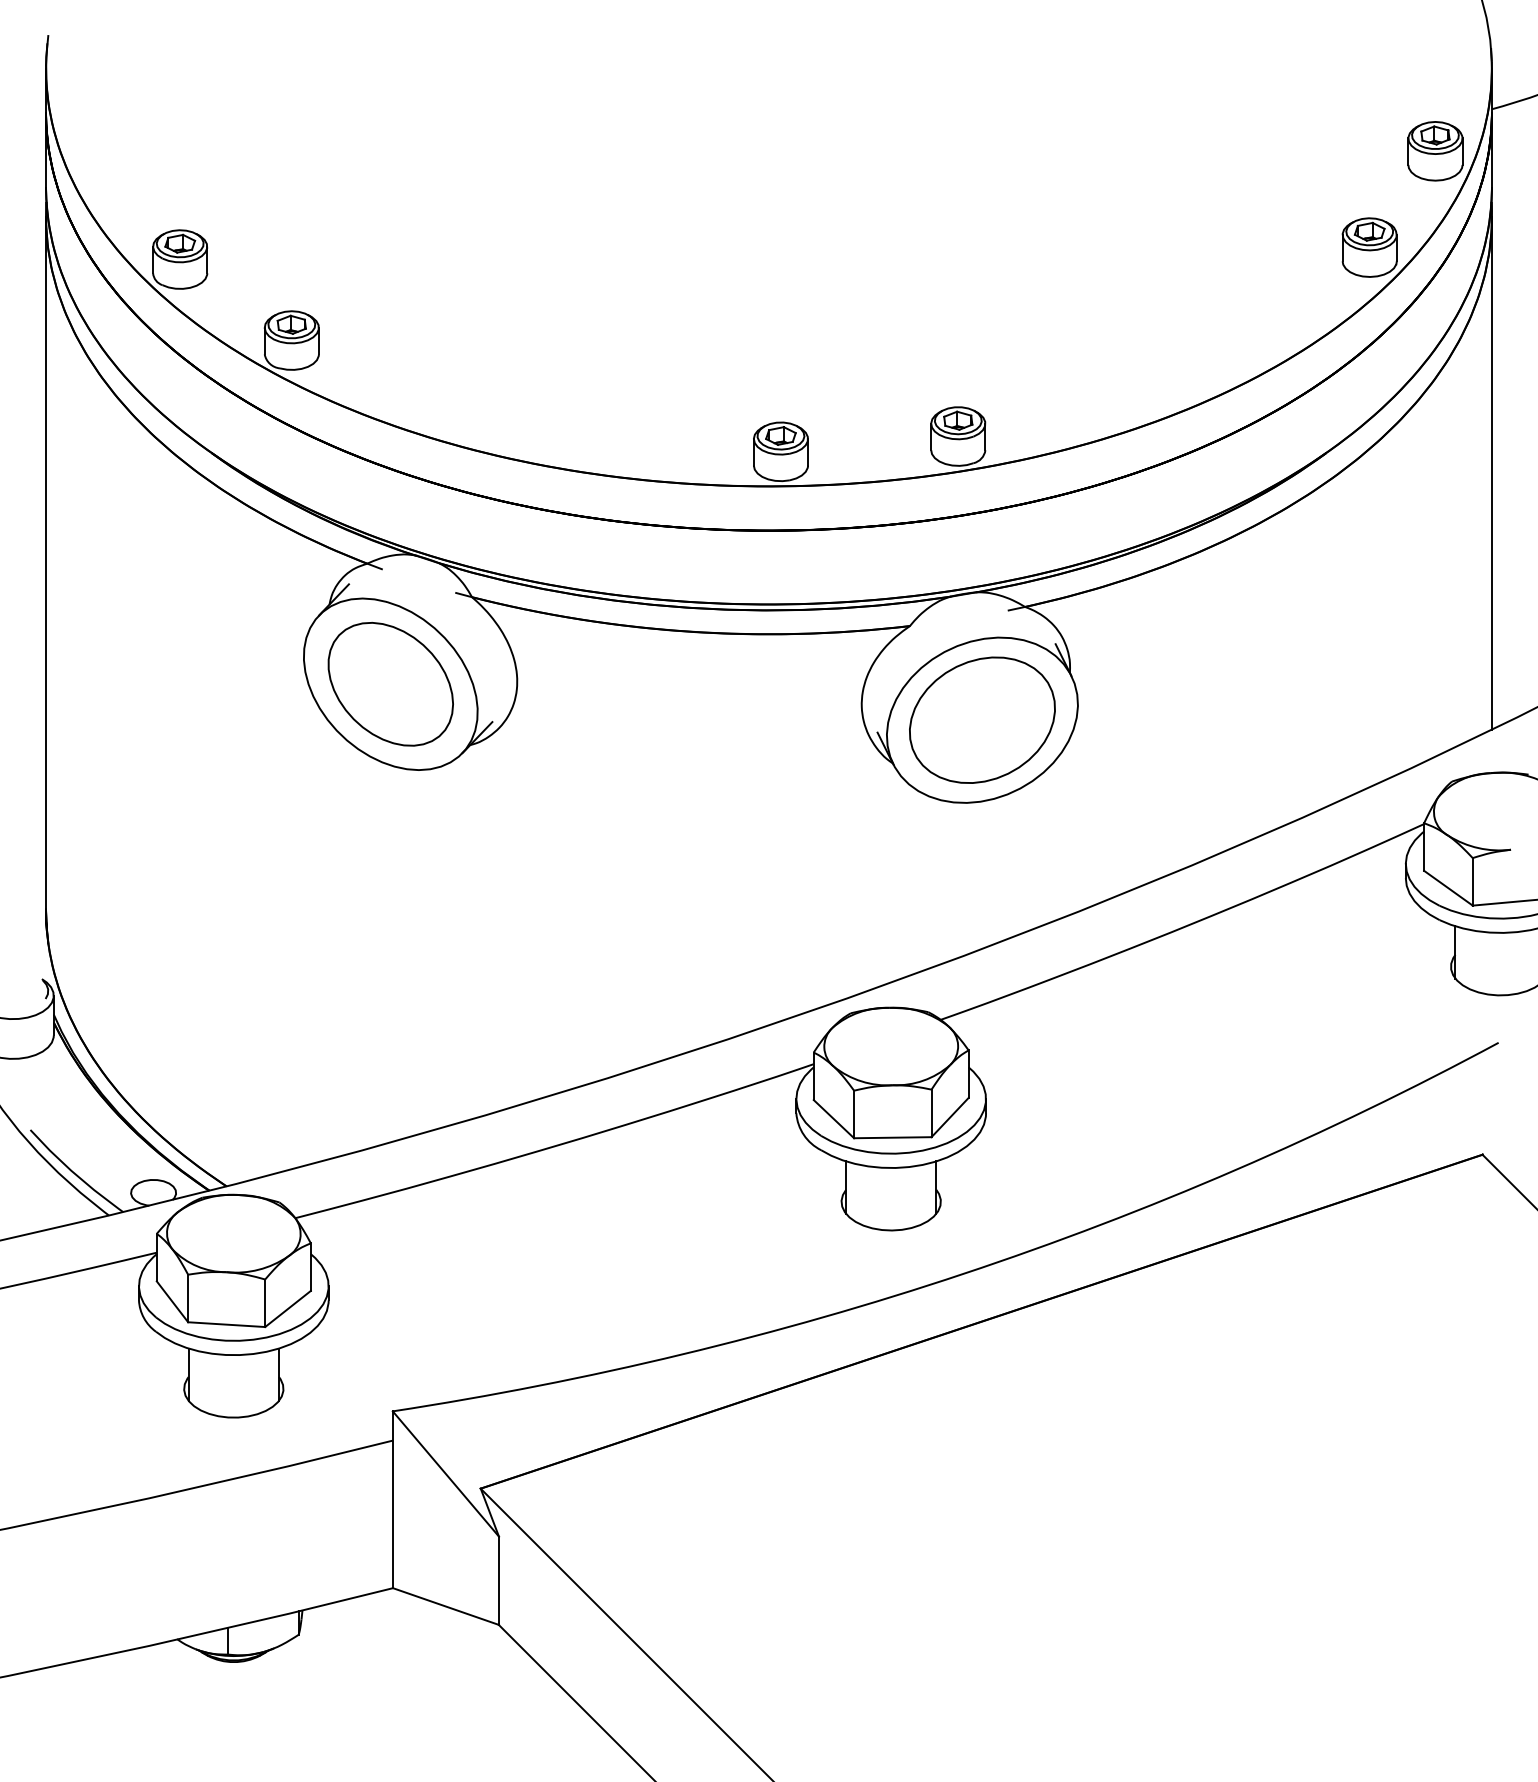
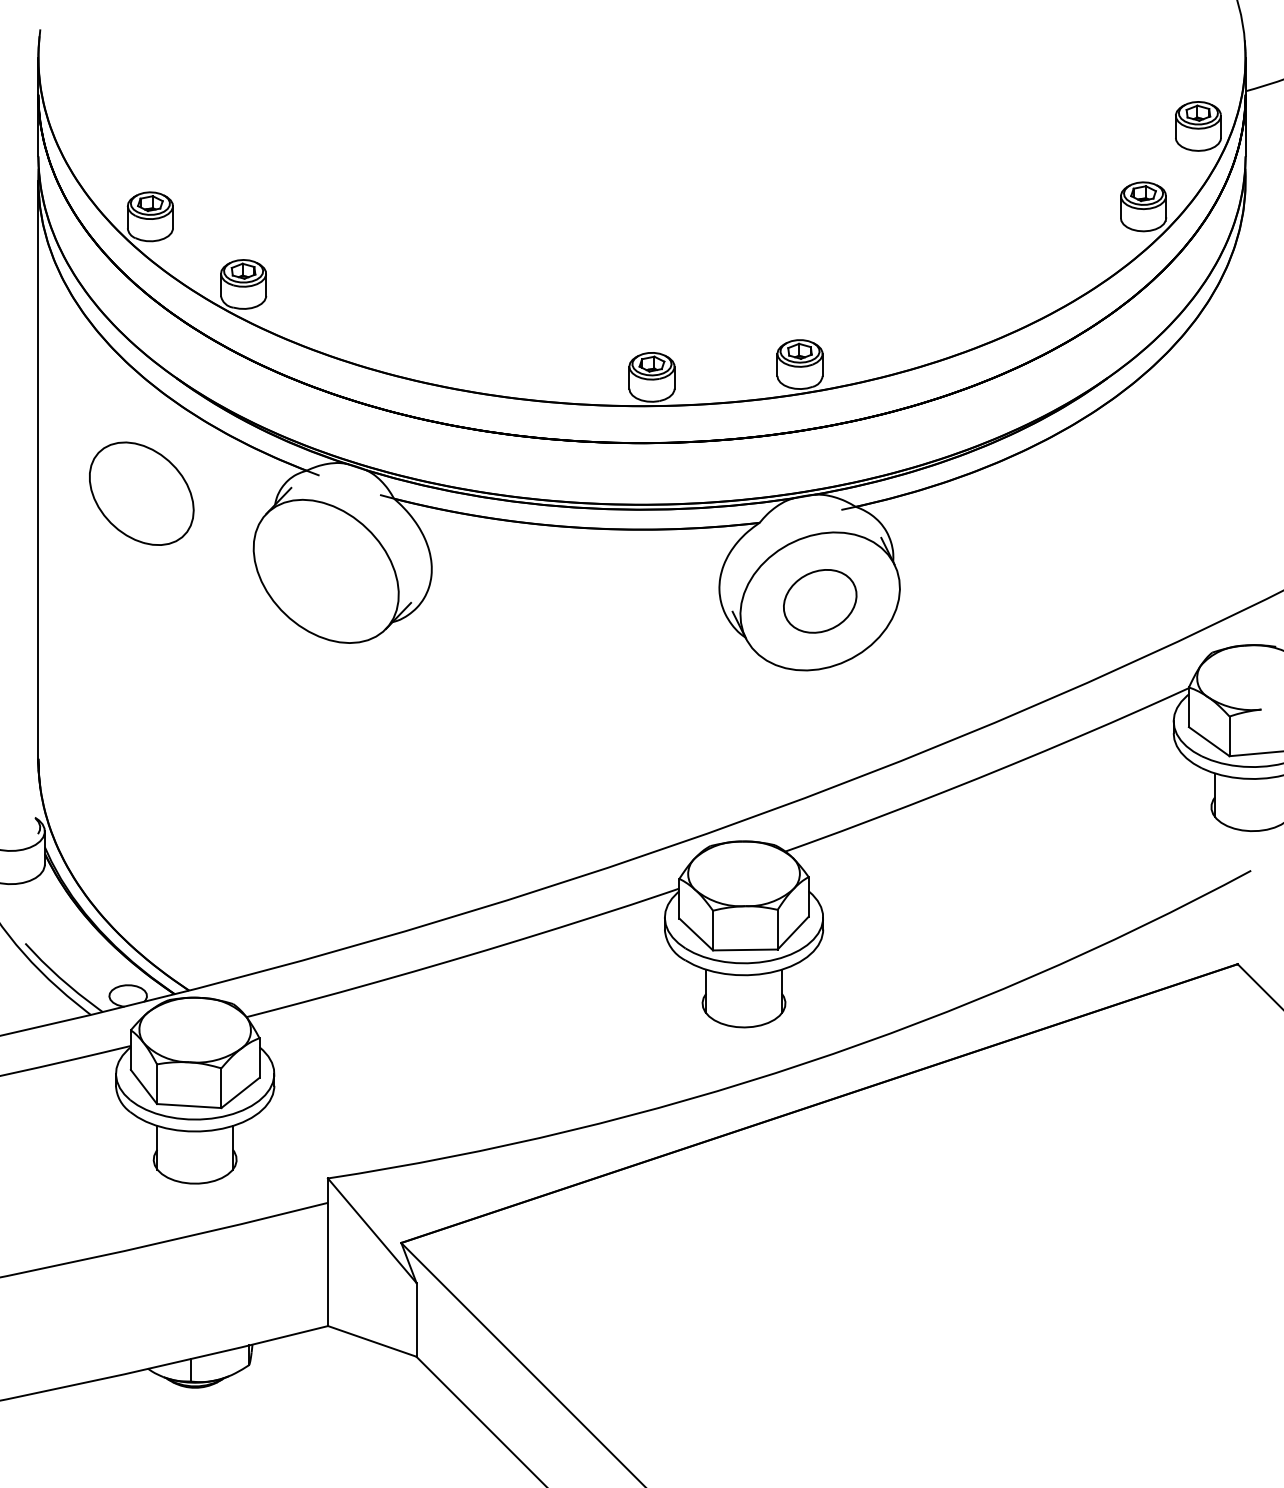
line: (1492, 472) -> (1246, 394), removed
part: (390, 684) -> (141, 493), moved
part: (982, 719) -> (820, 600), size x0.6

